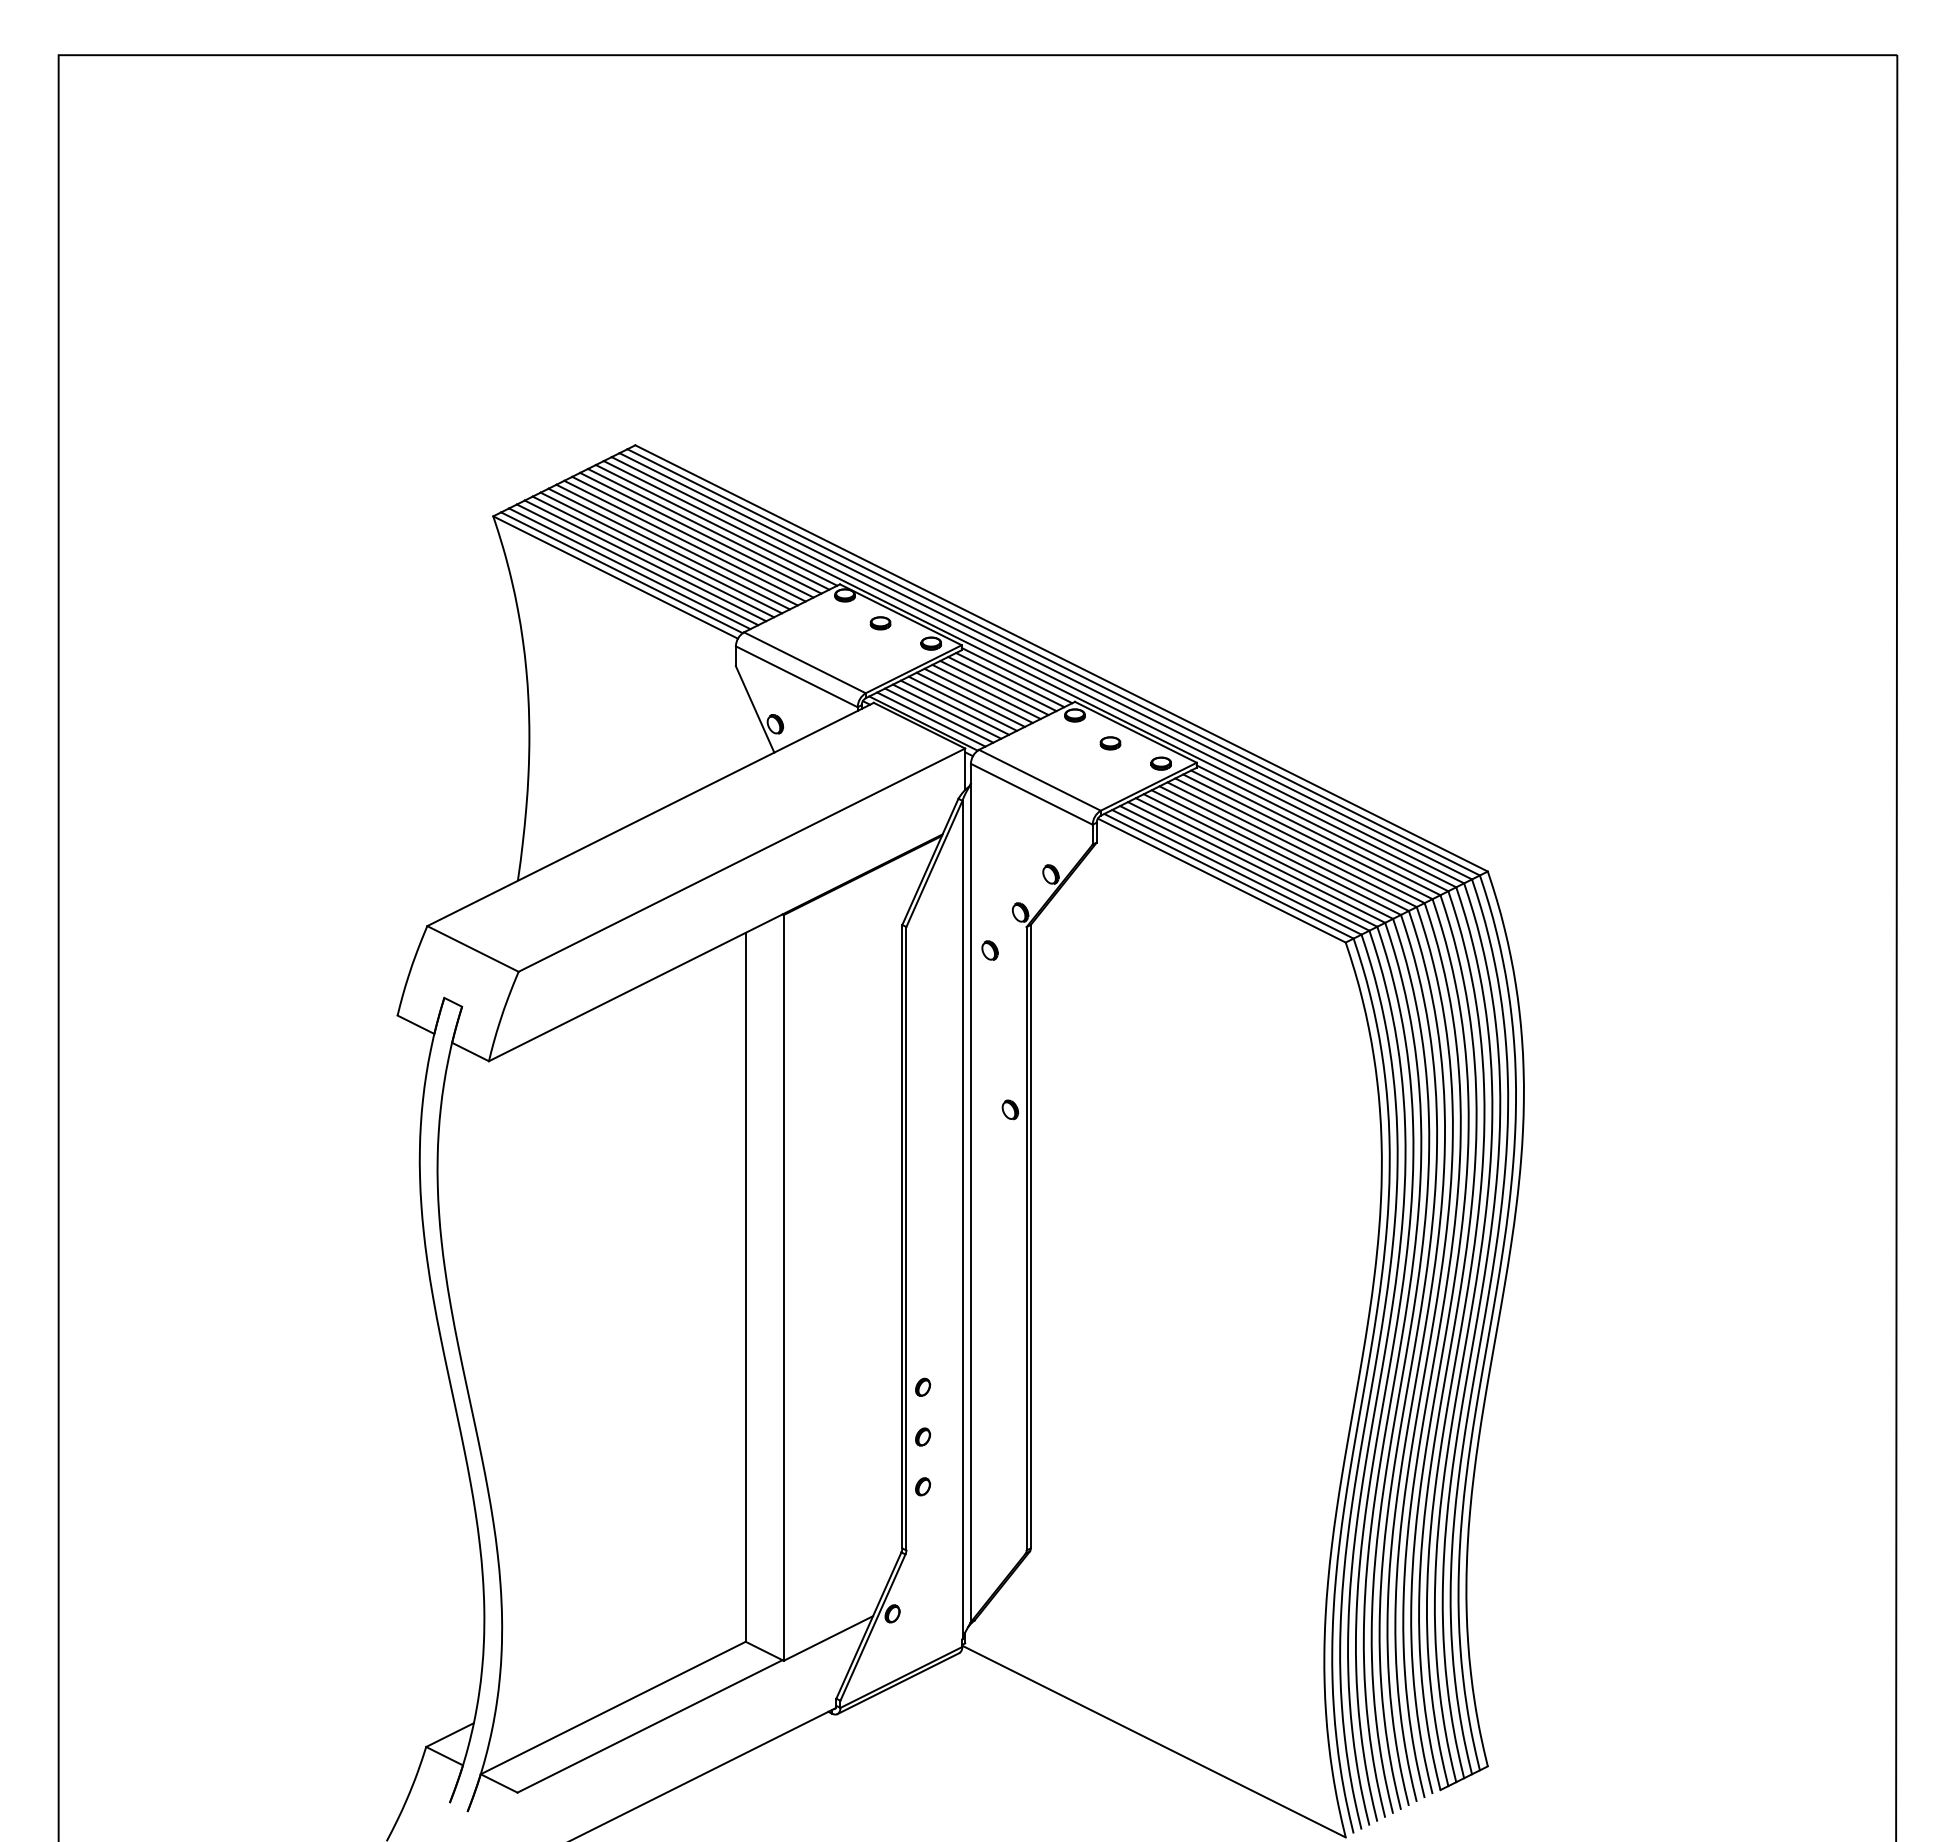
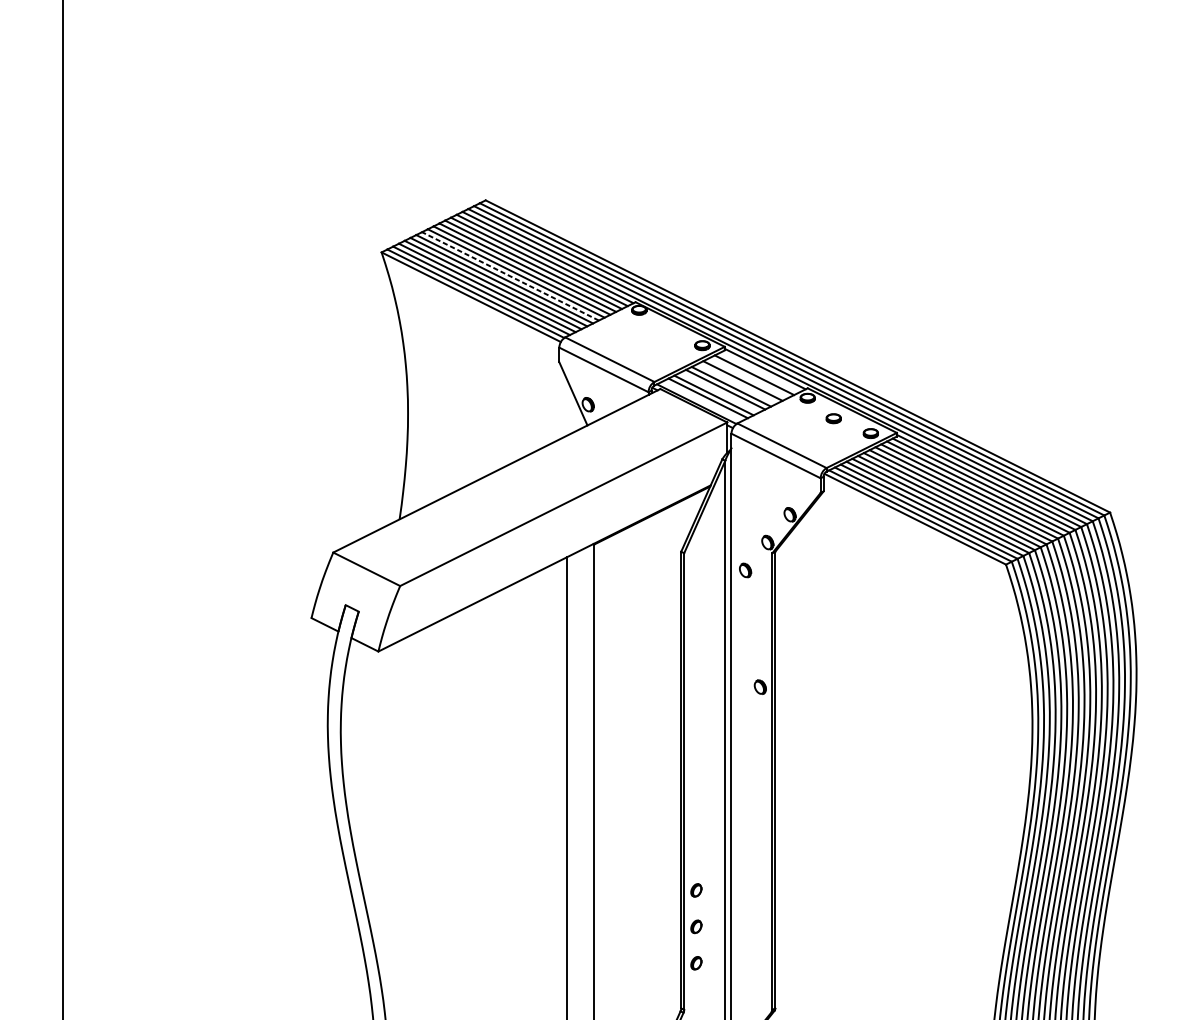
line: (669, 549) -> (510, 276), solid -> dashed
part: (880, 623) -> (665, 330), removed
line: (1010, 680) -> (760, 372), removed
line: (994, 687) -> (748, 377), removed
line: (978, 695) -> (737, 383), removed
line: (954, 707) -> (719, 392), removed
line: (931, 719) -> (702, 401), removed

